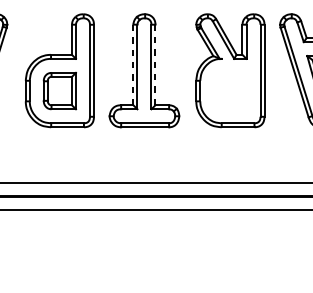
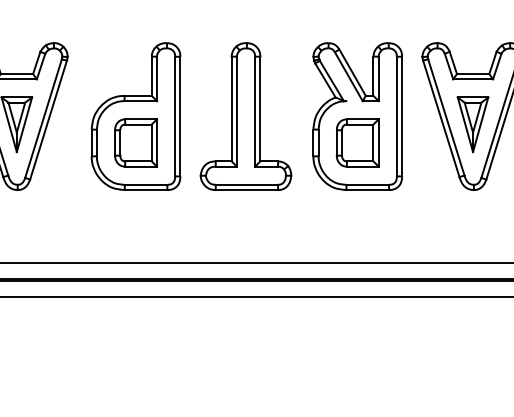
line: (133, 64) -> (231, 108), dashed -> solid
line: (155, 65) -> (260, 109), dashed -> solid
part: (230, 90) -> (357, 142), added

